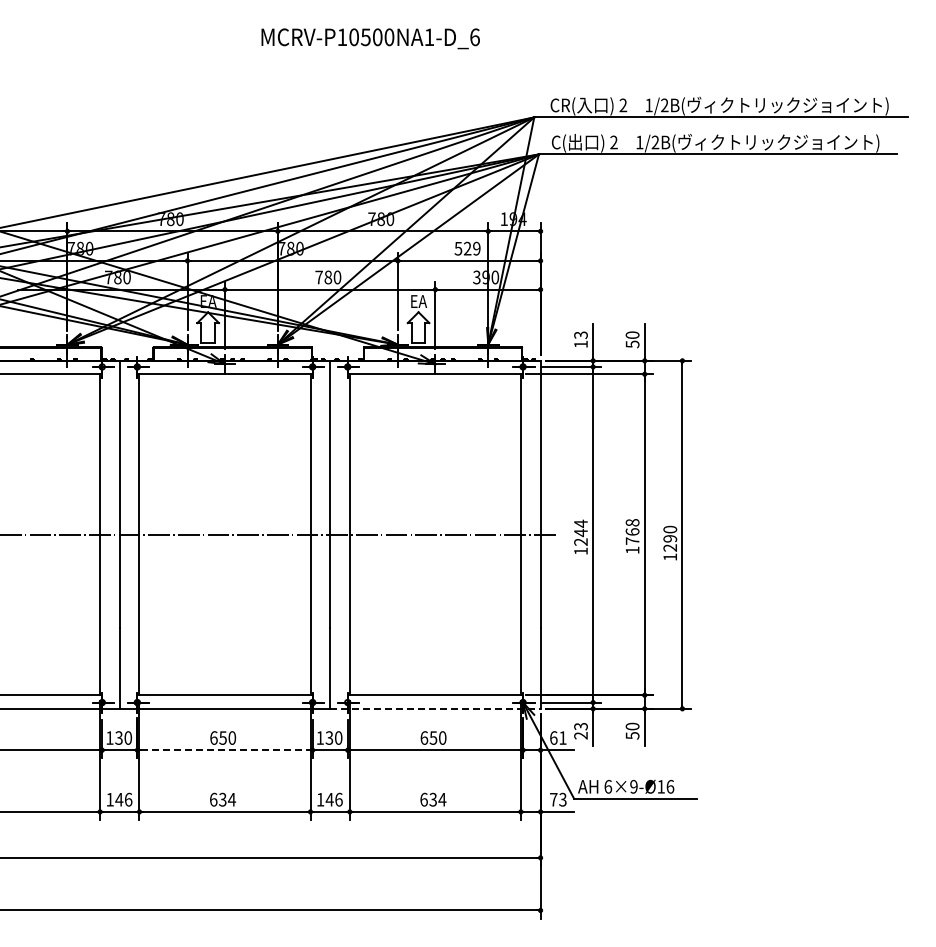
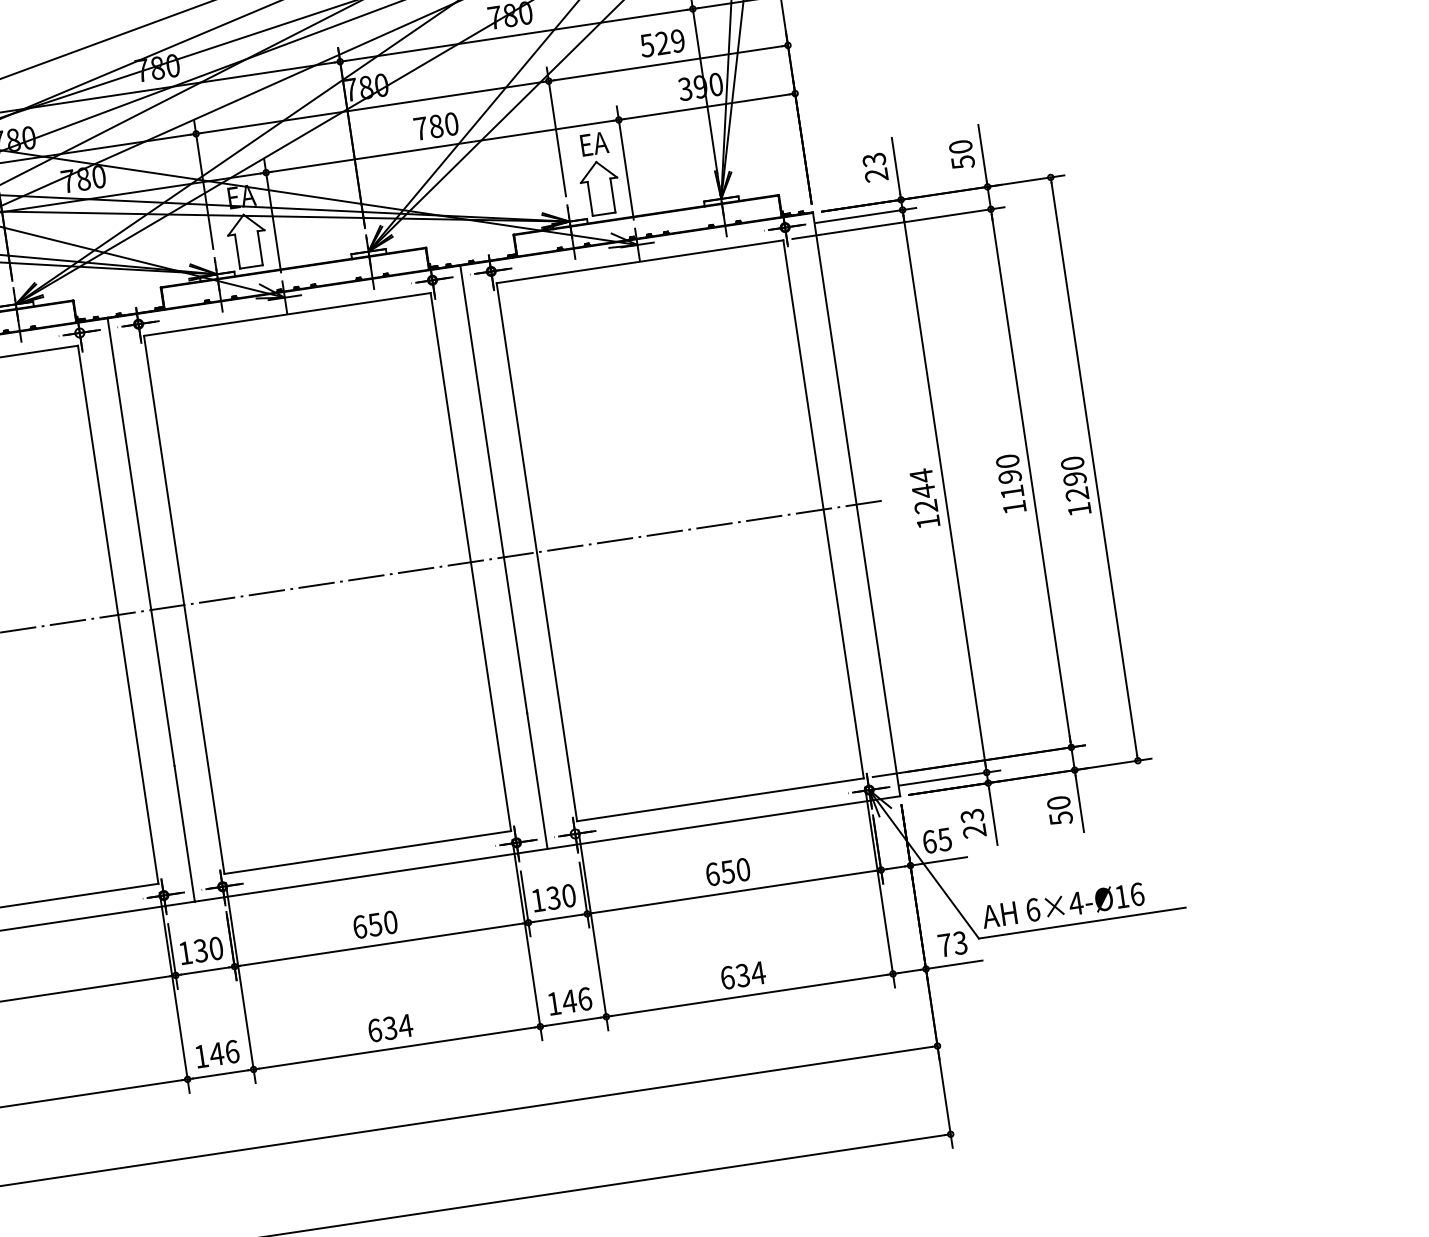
text: (580, 344) -> (875, 175), 13 -> 23
text: (632, 531) -> (1009, 475), 1768 -> 1190
line: (435, 708) -> (723, 822), dashed -> solid
text: (562, 737) -> (944, 838), 61 -> 65
line: (225, 750) -> (382, 945), dashed -> solid
text: (633, 786) -> (1075, 903), 6×9-Ø16 -> 6×4-Ø16

